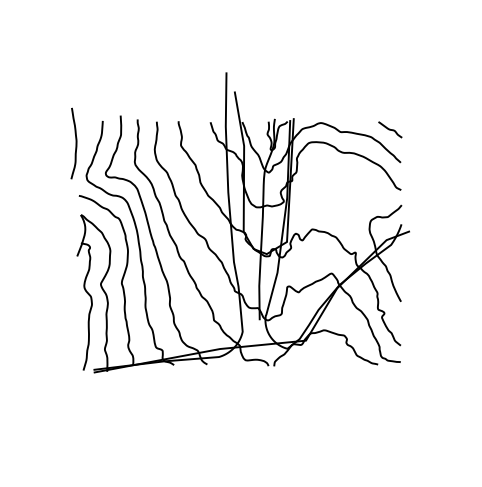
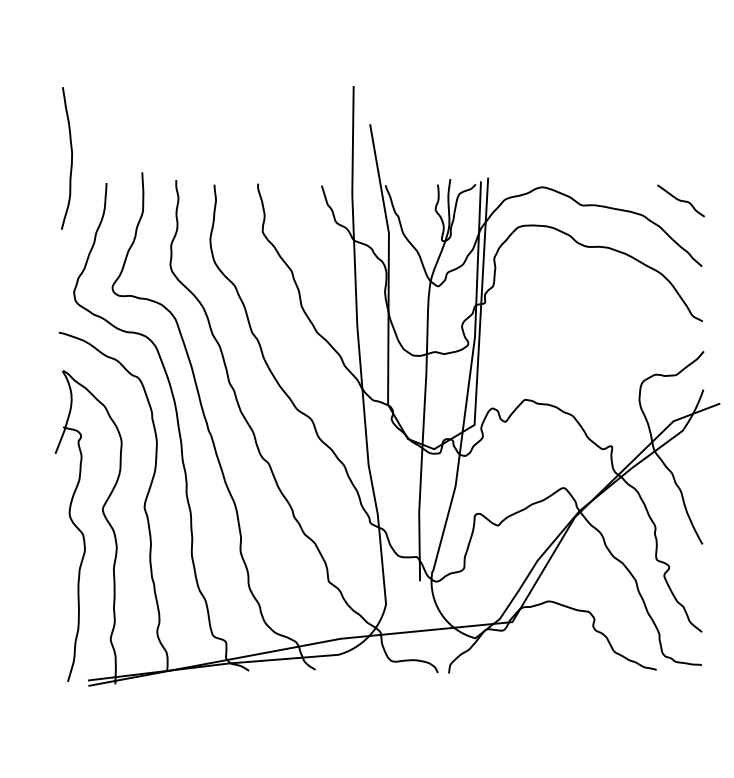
curve: (75, 143) -> (69, 158), moved

